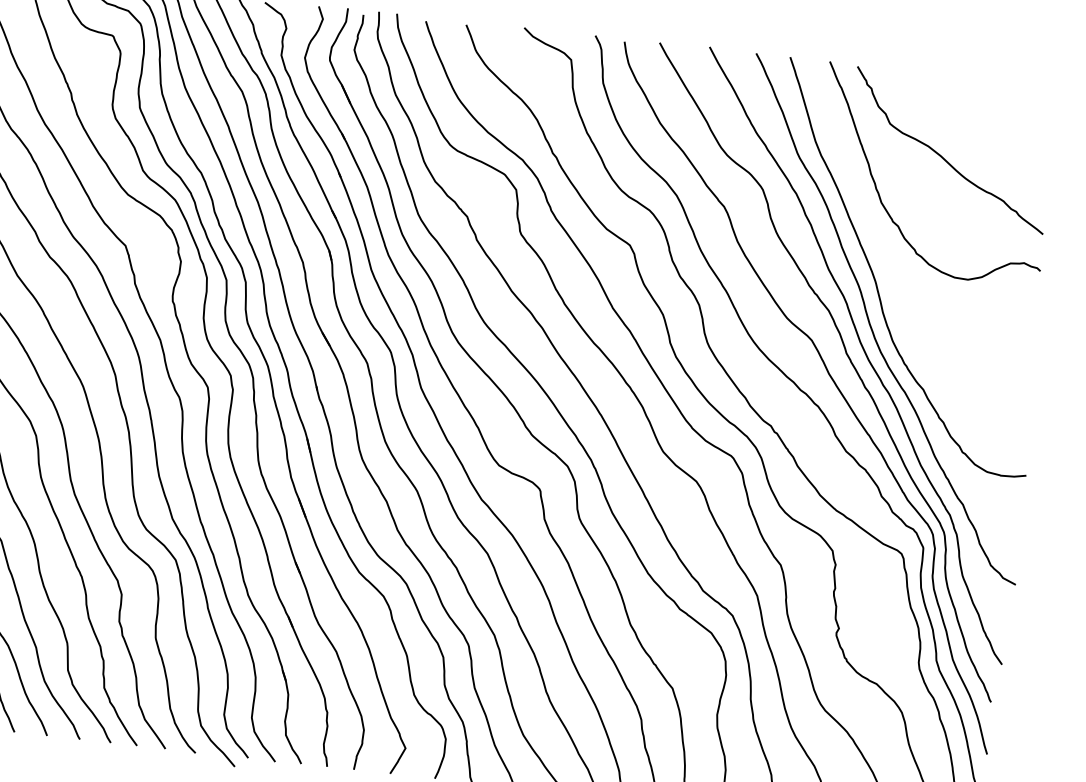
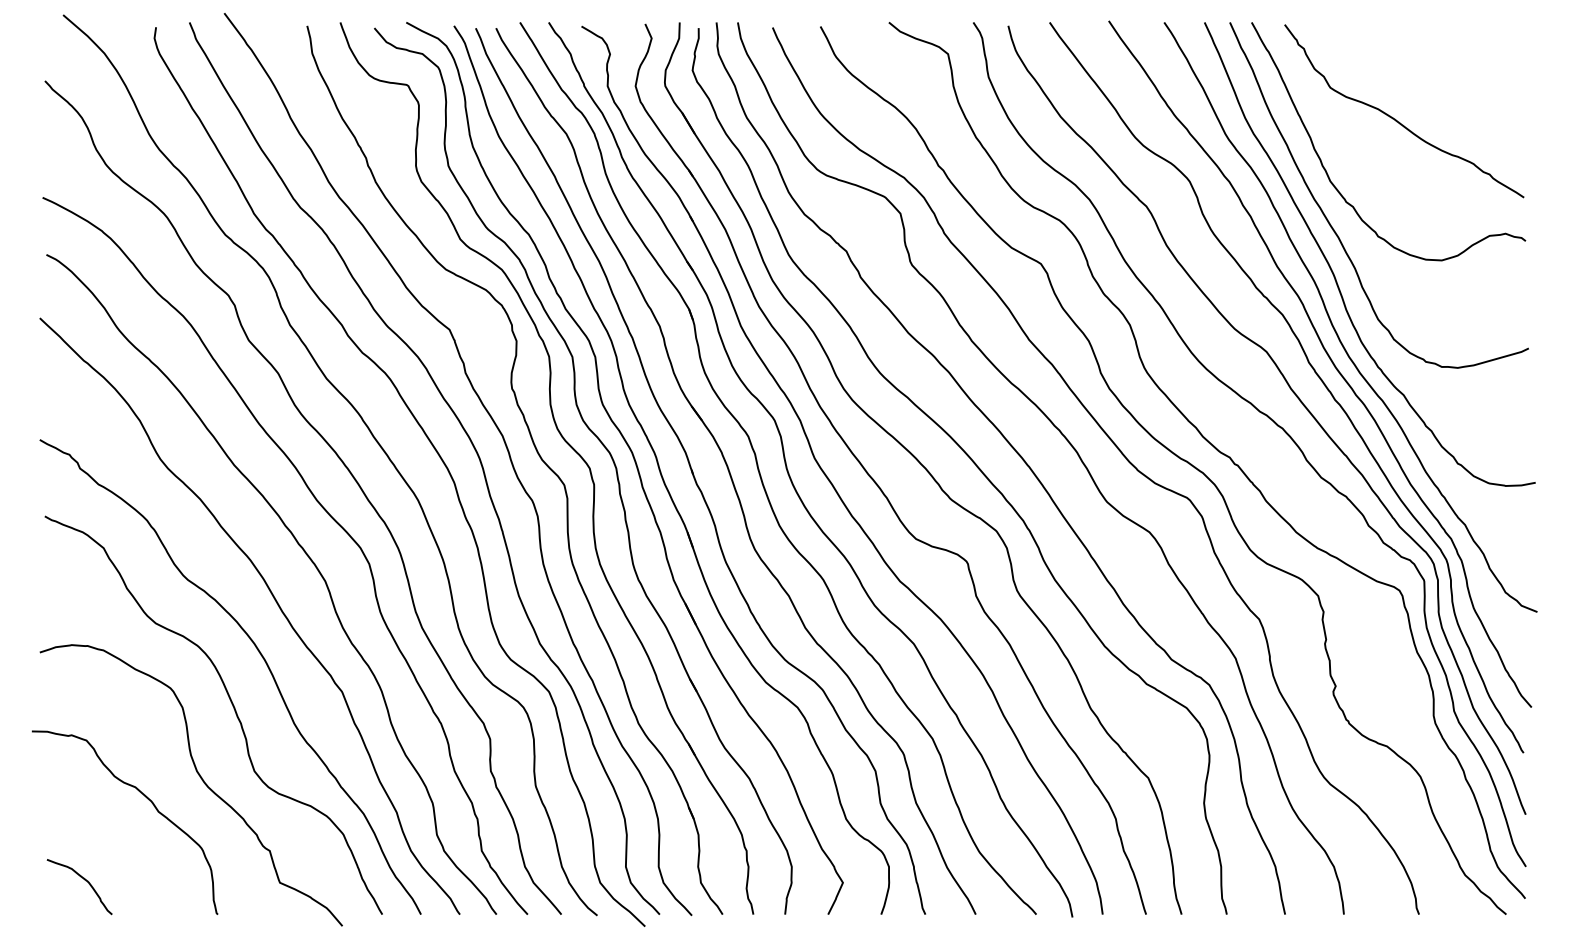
curve: (876, 234) -> (1328, 219), added

